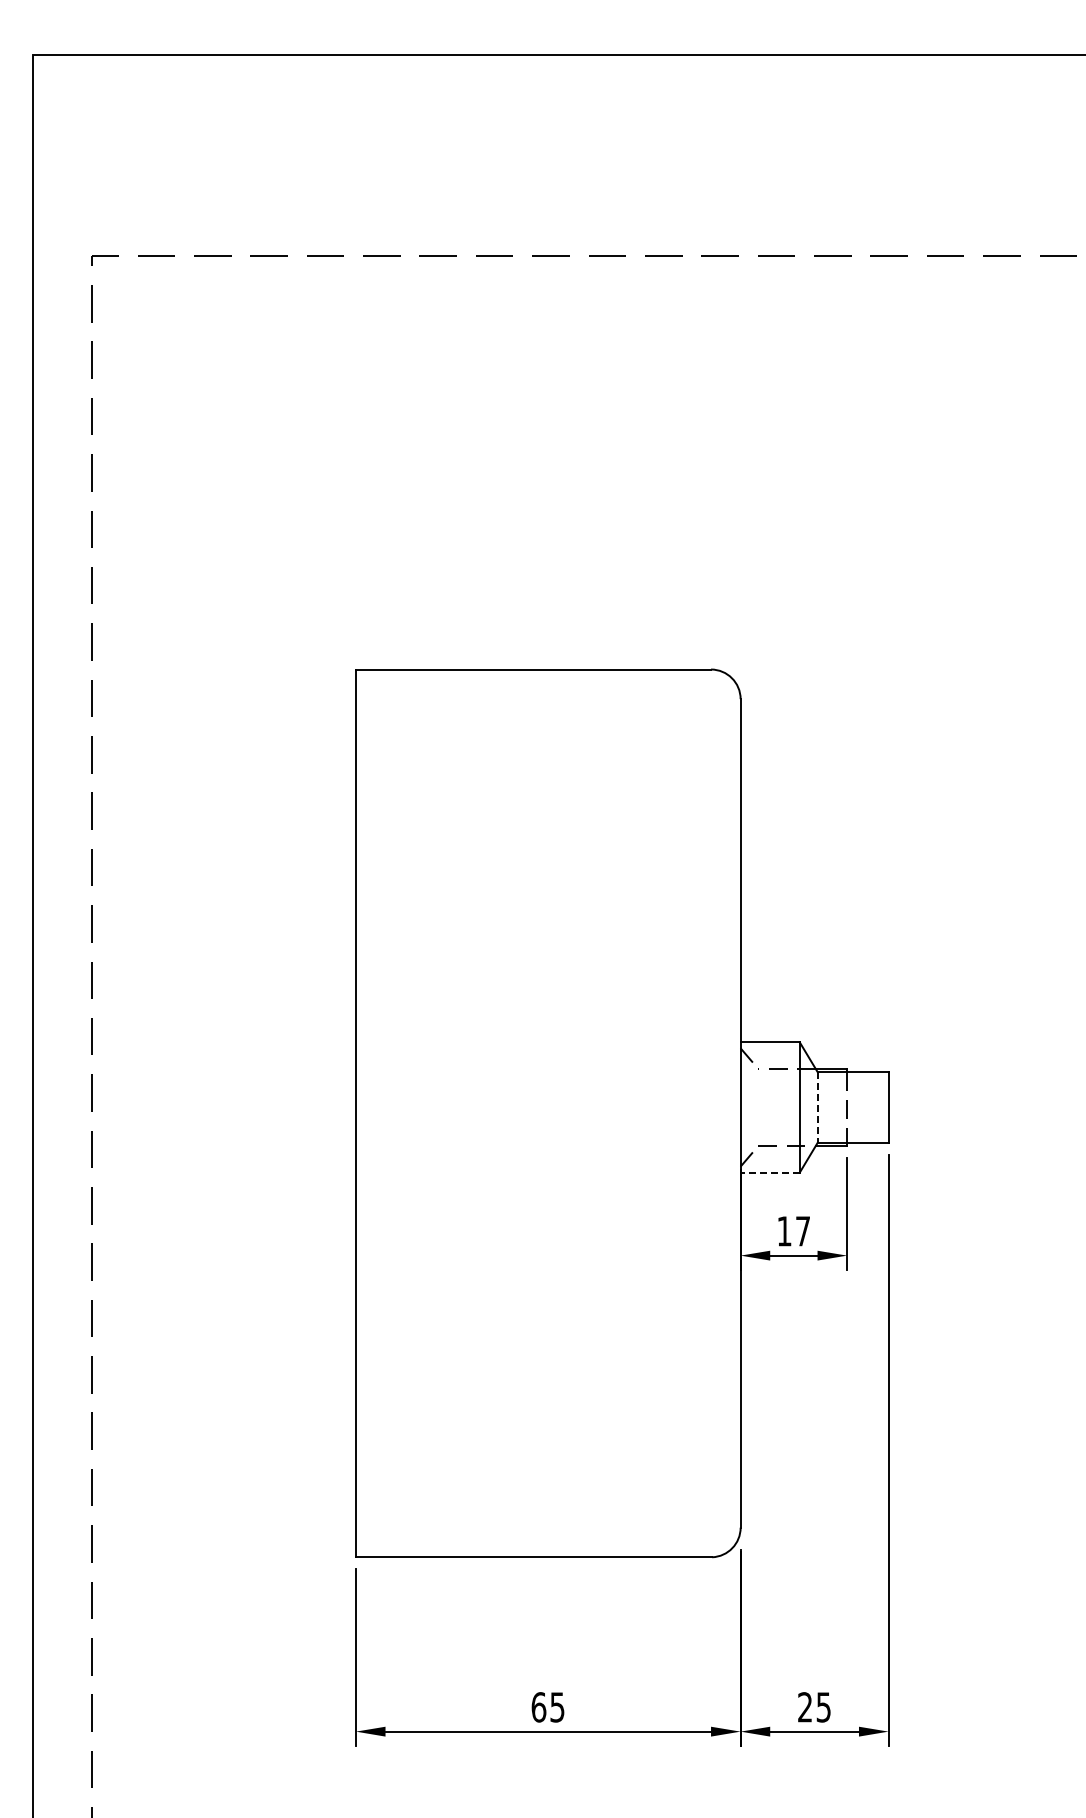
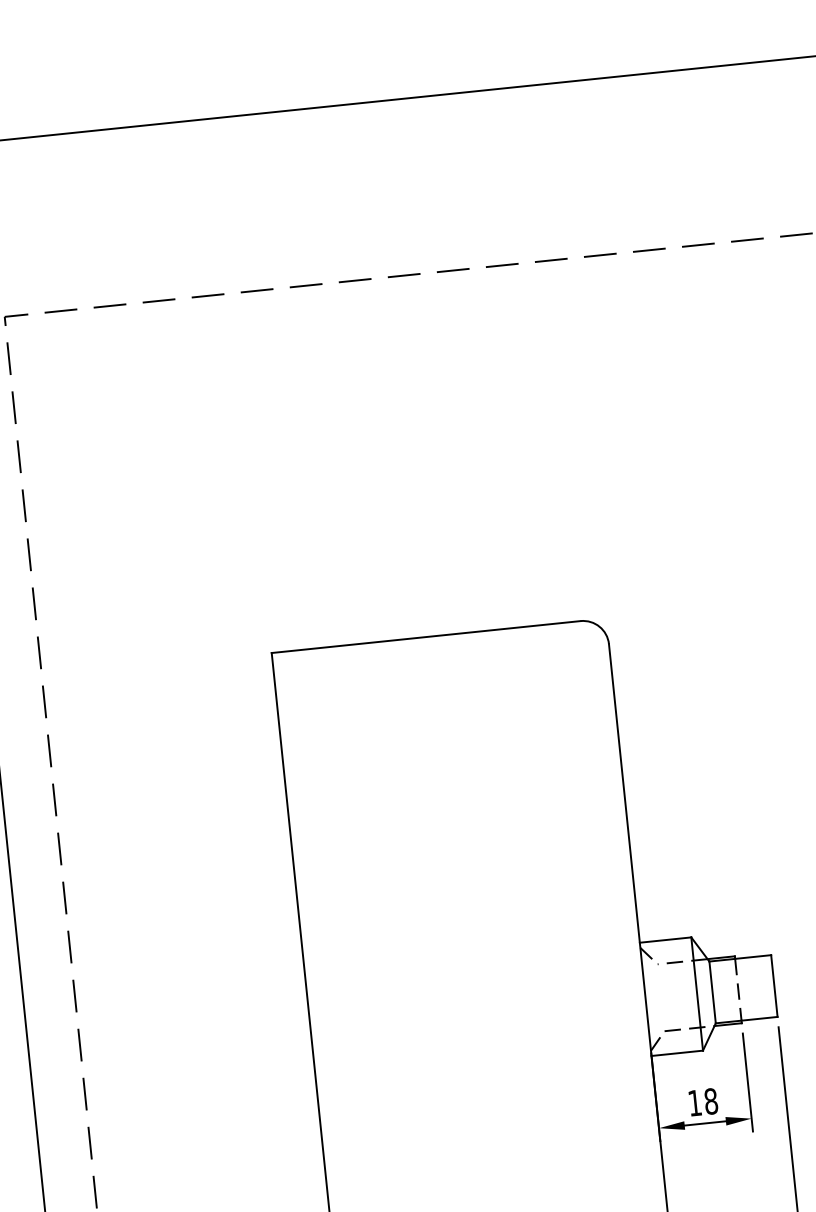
line: (817, 1107) -> (712, 992), dashed -> solid
line: (770, 1172) -> (677, 1053), dashed -> solid
text: (802, 1231) -> (710, 1101), 17 -> 18

